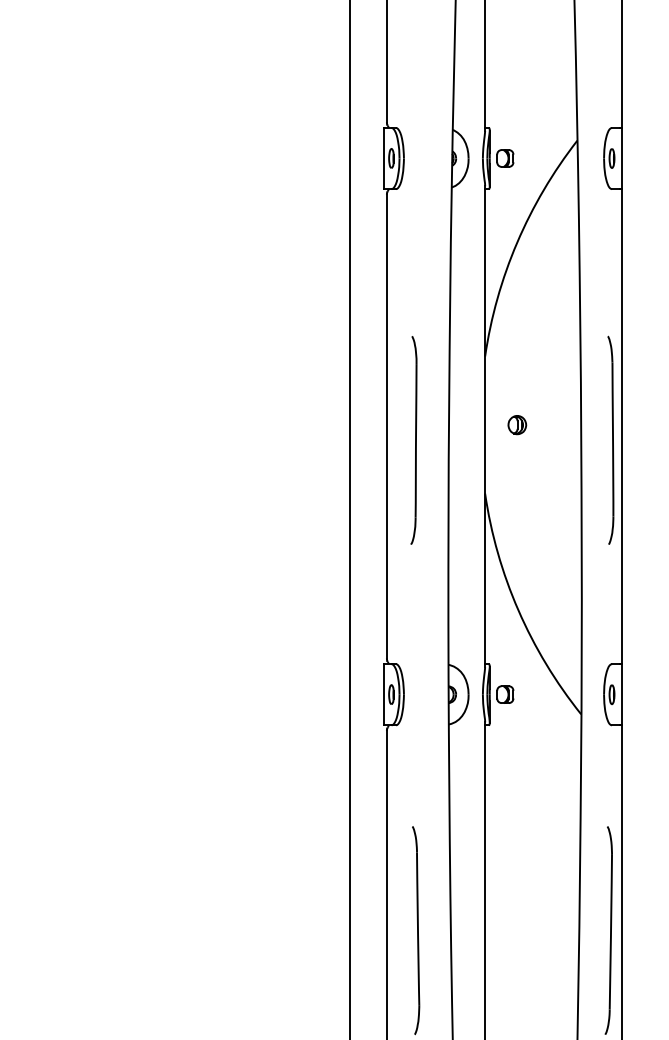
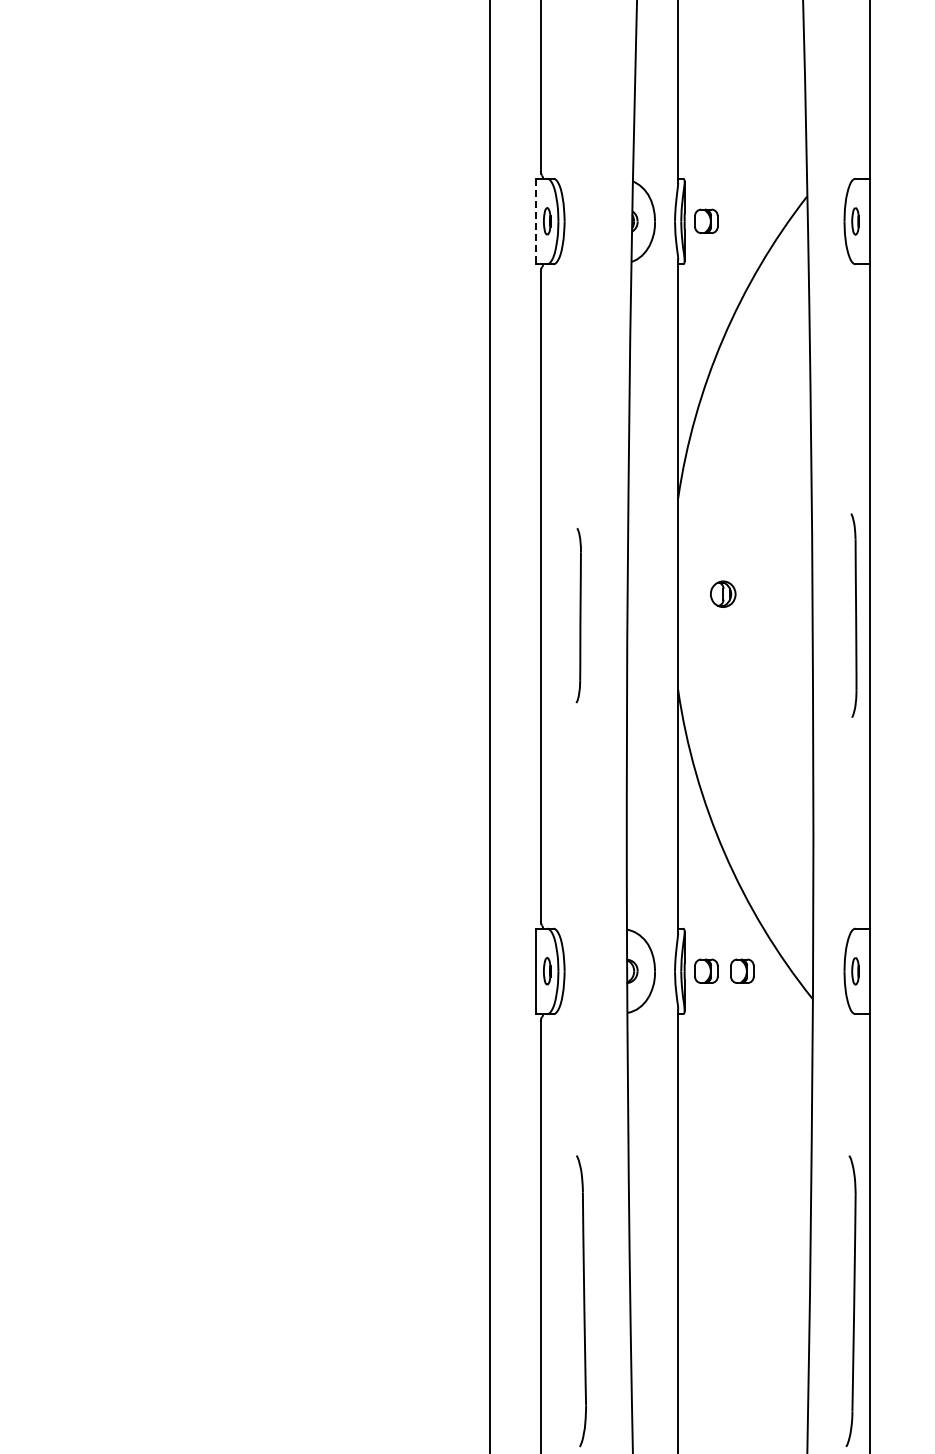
line: (383, 158) -> (536, 221), solid -> dashed
part: (413, 440) -> (578, 615), size x0.6
part: (610, 440) -> (853, 615), size x0.7
part: (531, 694) -> (742, 970), added

